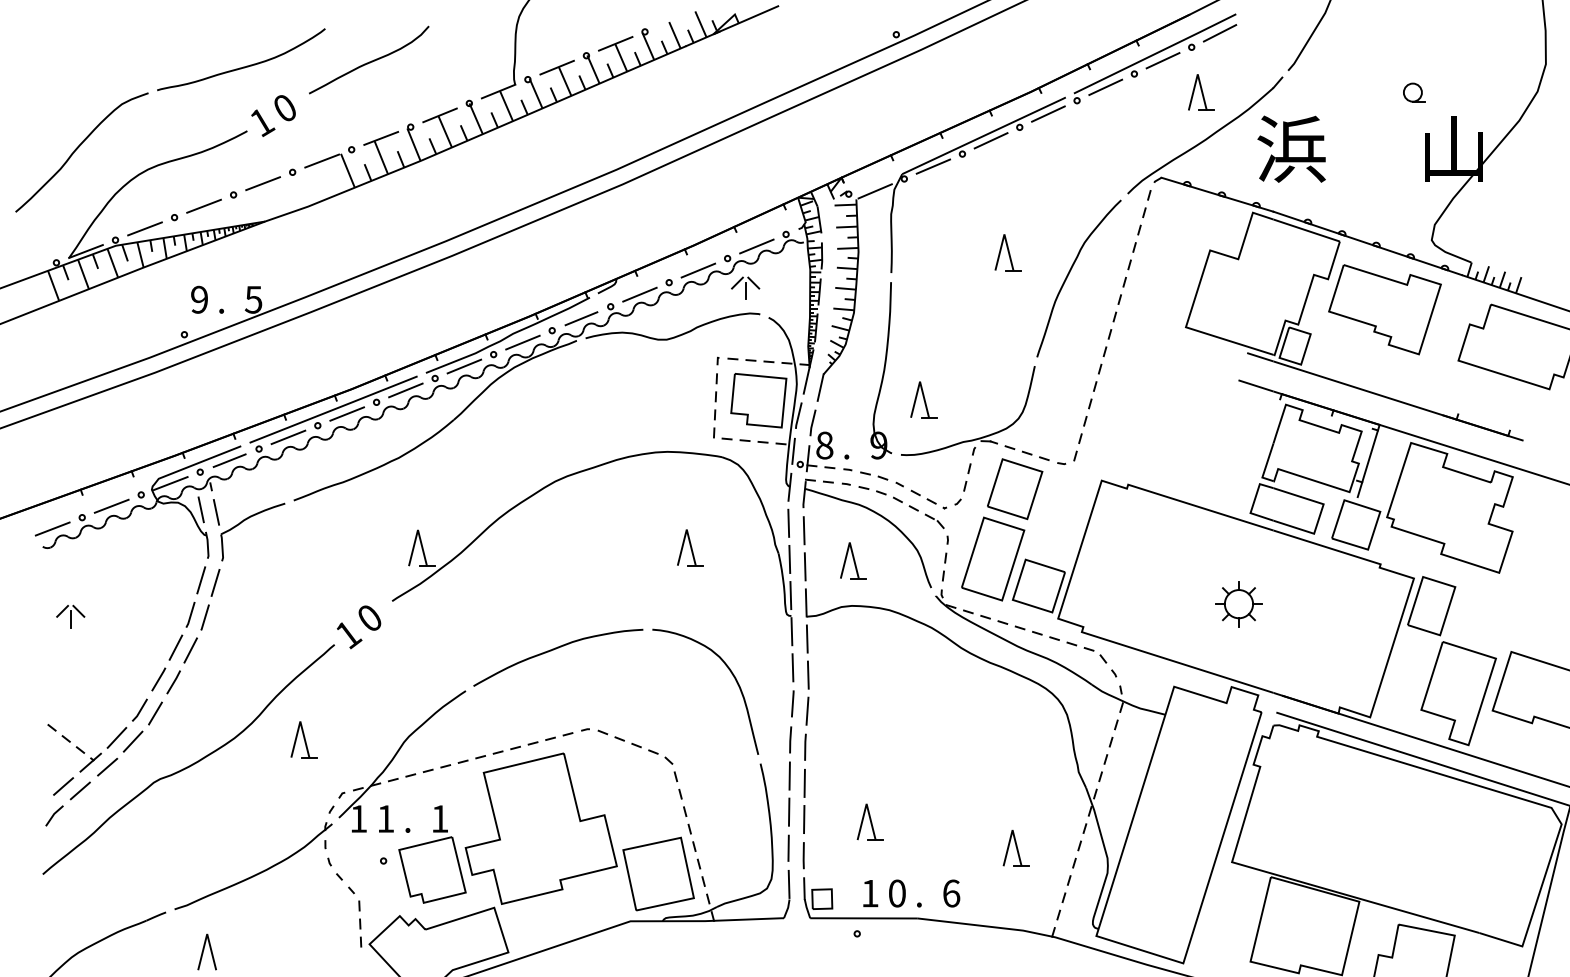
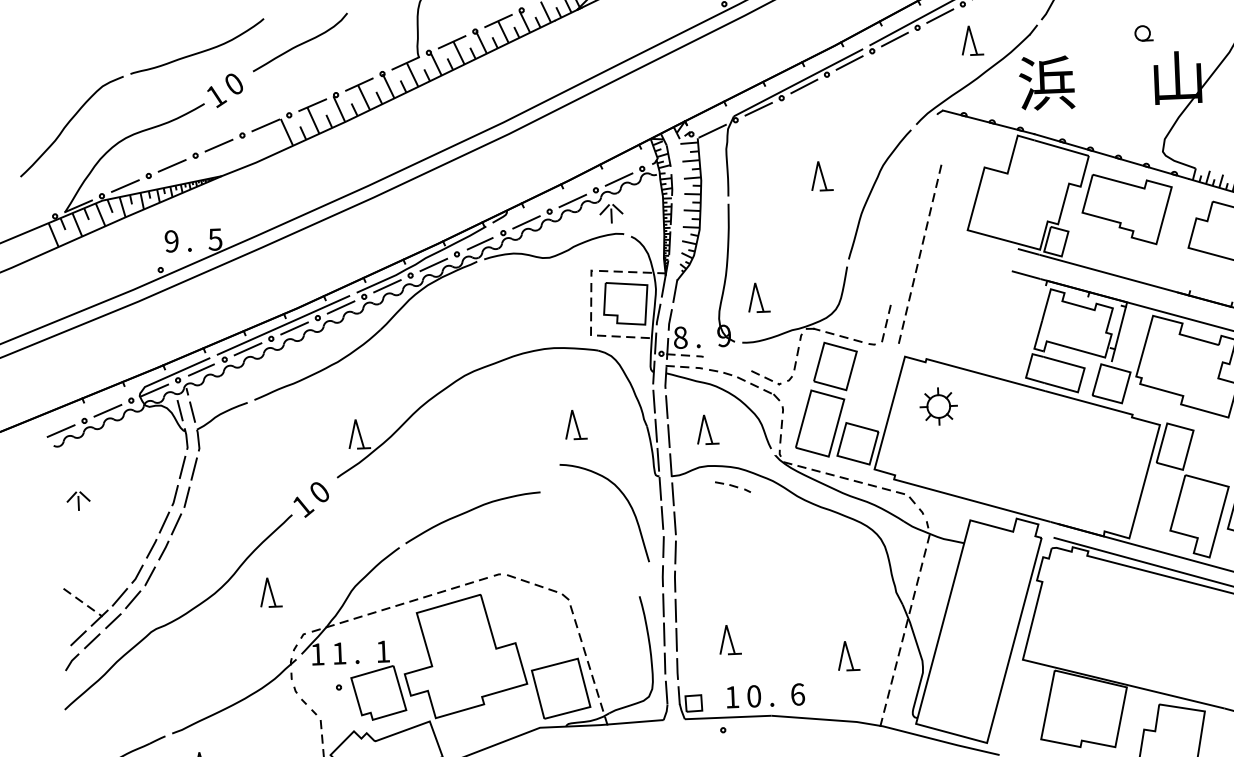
part: (1119, 299) -> (919, 254), moved
part: (881, 479) -> (732, 487), moved
part: (1238, 604) -> (938, 406), moved
curve: (731, 674) -> (624, 498), moved

